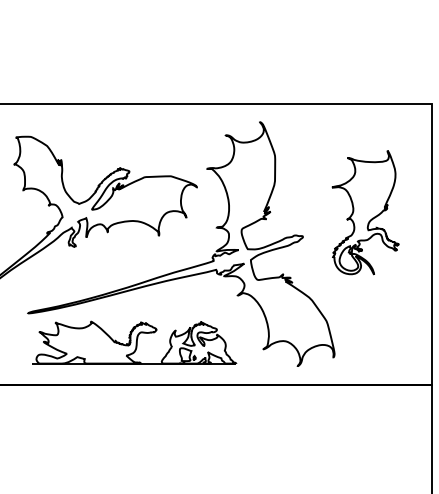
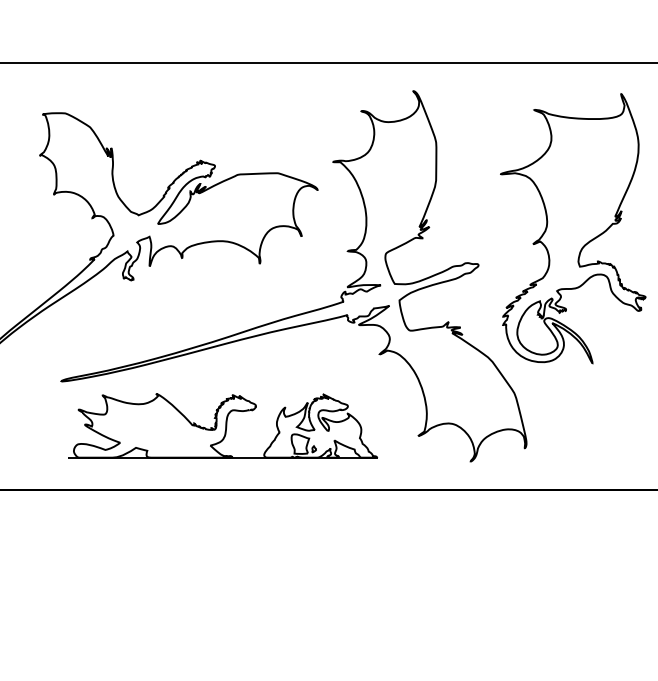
part: (365, 212) -> (573, 228), size x1.43

